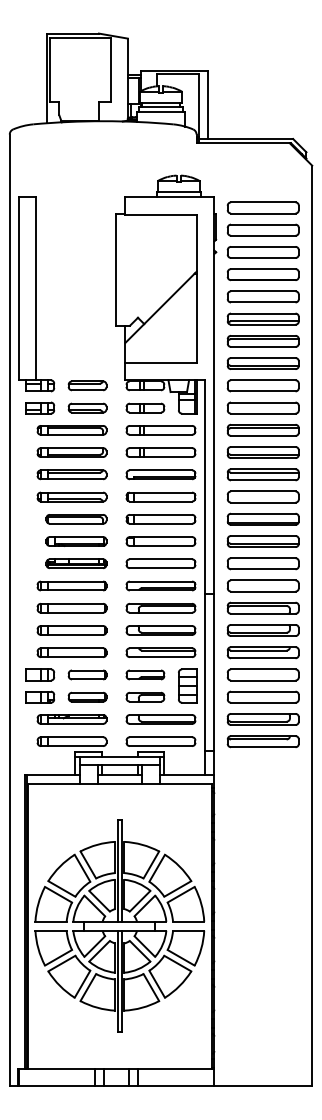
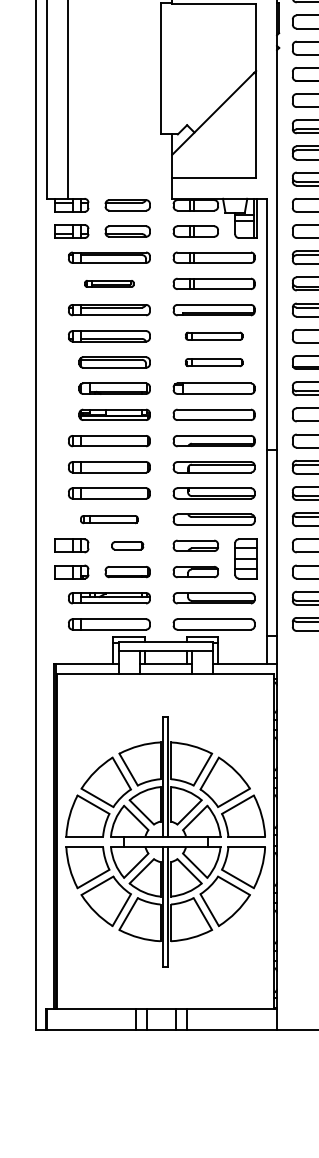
part: (71, 452) -> (108, 283), size x0.6
part: (160, 496) -> (213, 335), size x0.7
part: (160, 519) -> (213, 362), size x0.7
part: (71, 652) -> (108, 519), size x0.7
part: (87, 674) -> (127, 545), size x0.7

